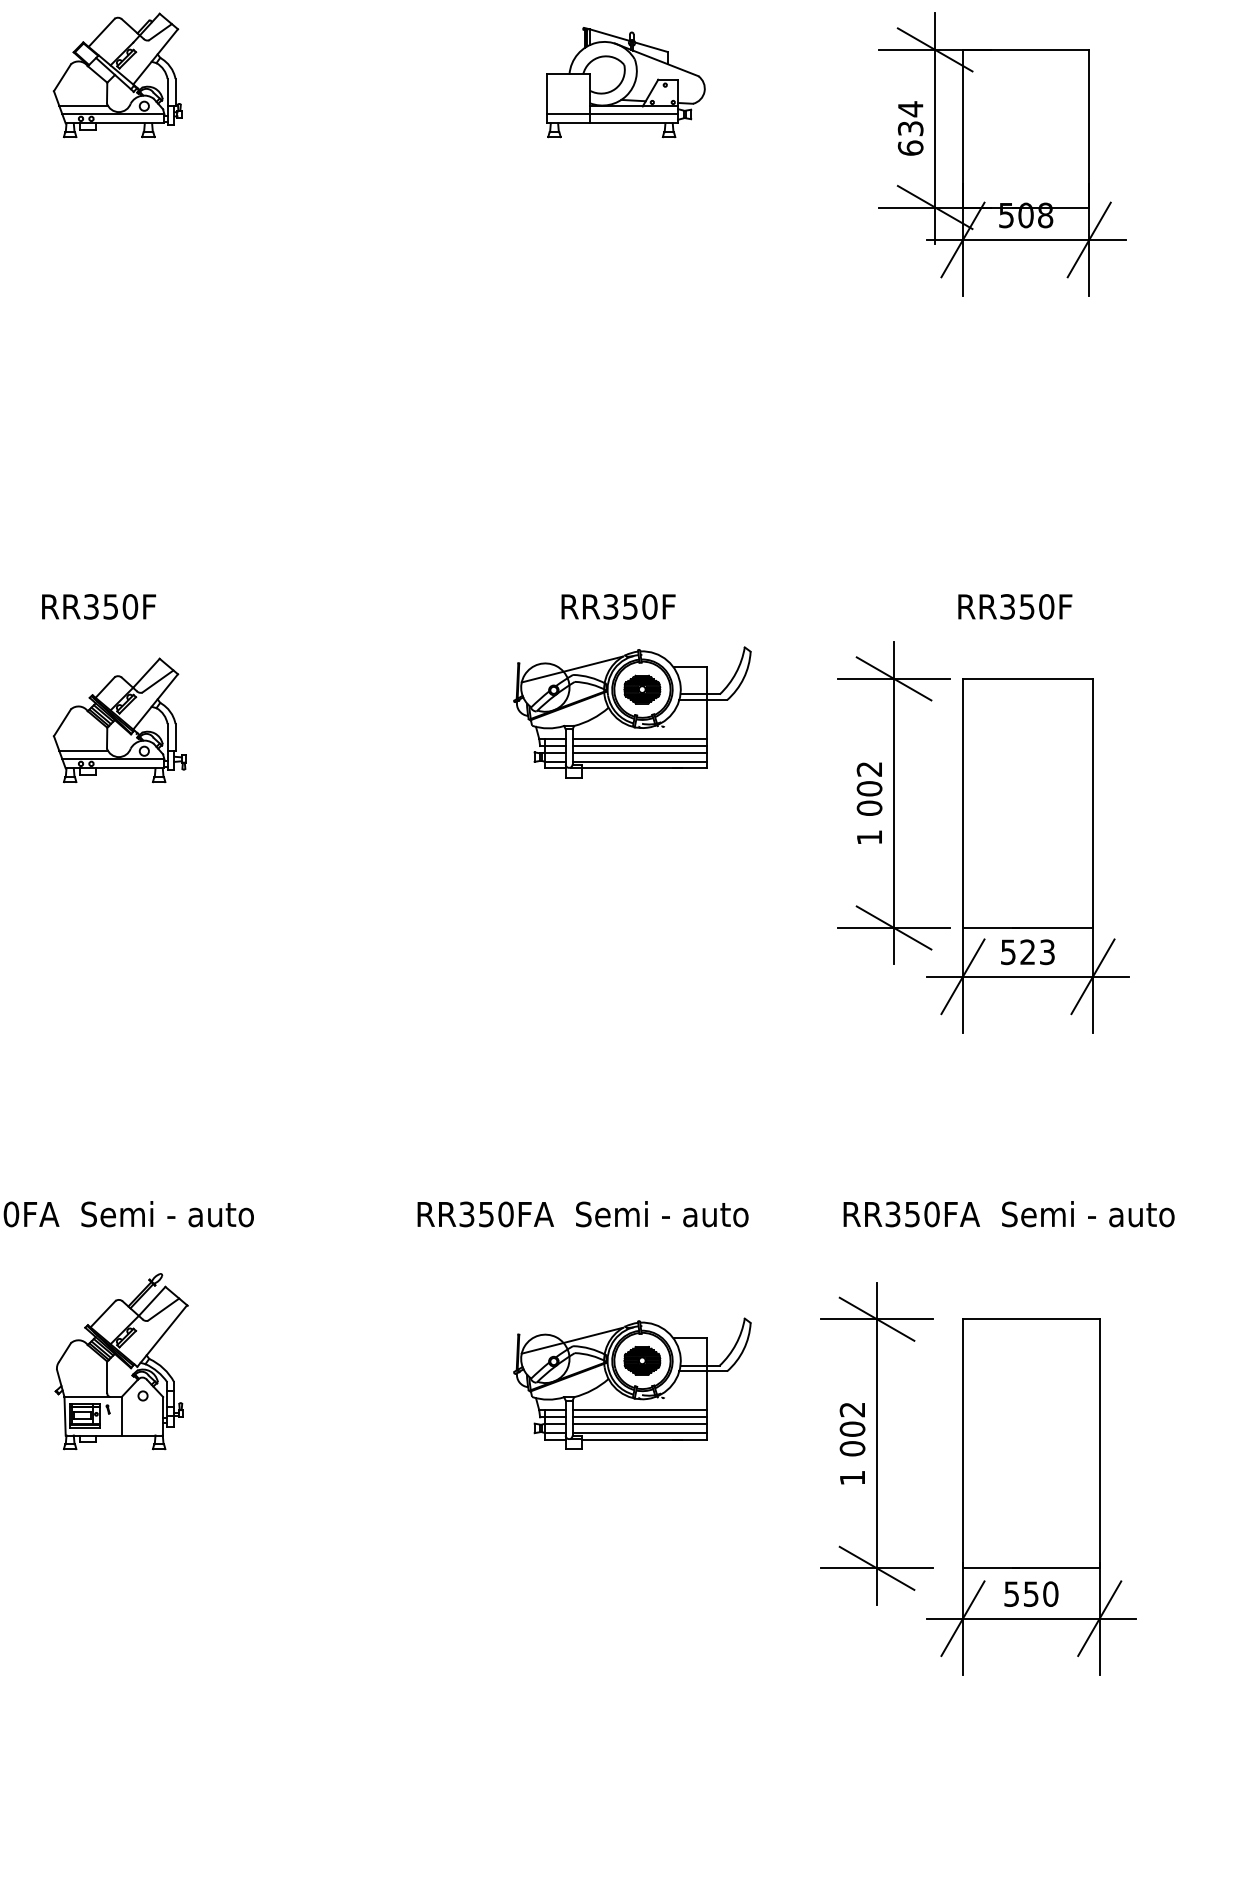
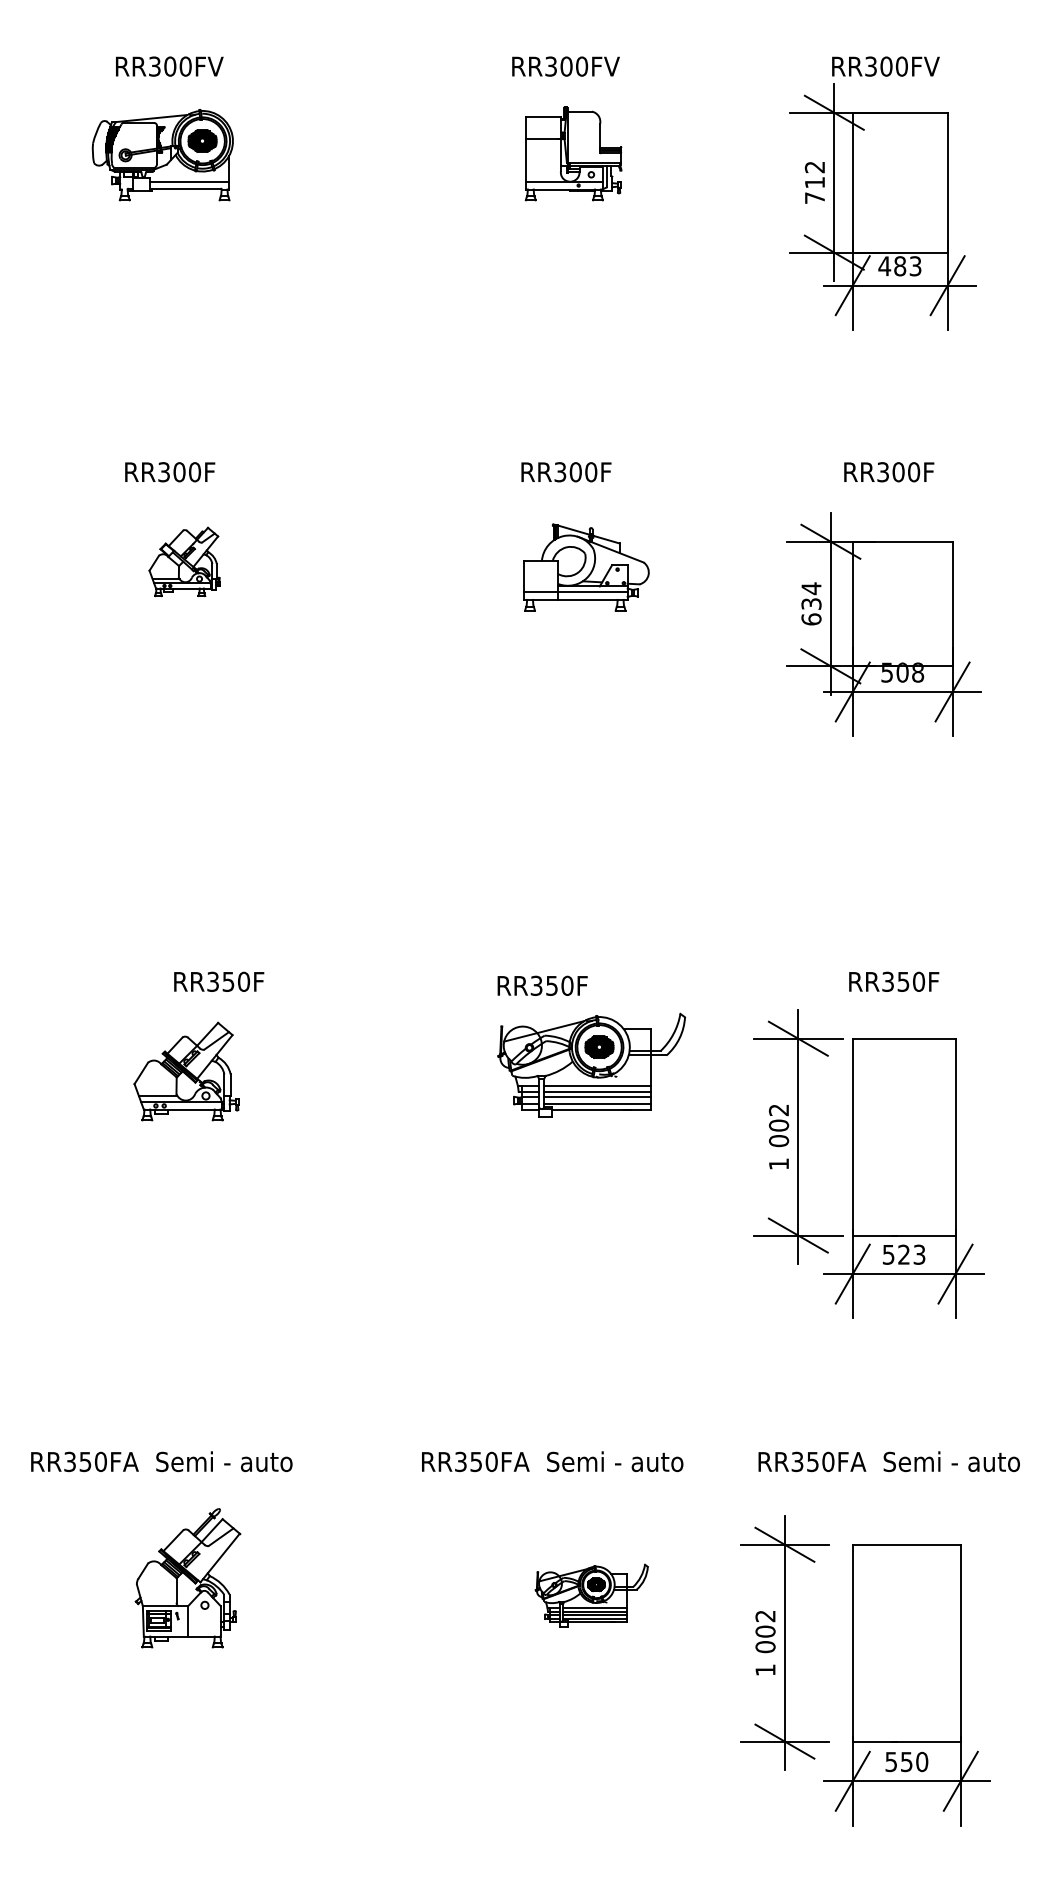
part: (117, 74) -> (184, 561), size x0.7
text: (99, 606) -> (219, 981), moved
text: (618, 606) -> (542, 985), moved
part: (632, 1383) -> (591, 1595), size x0.6

